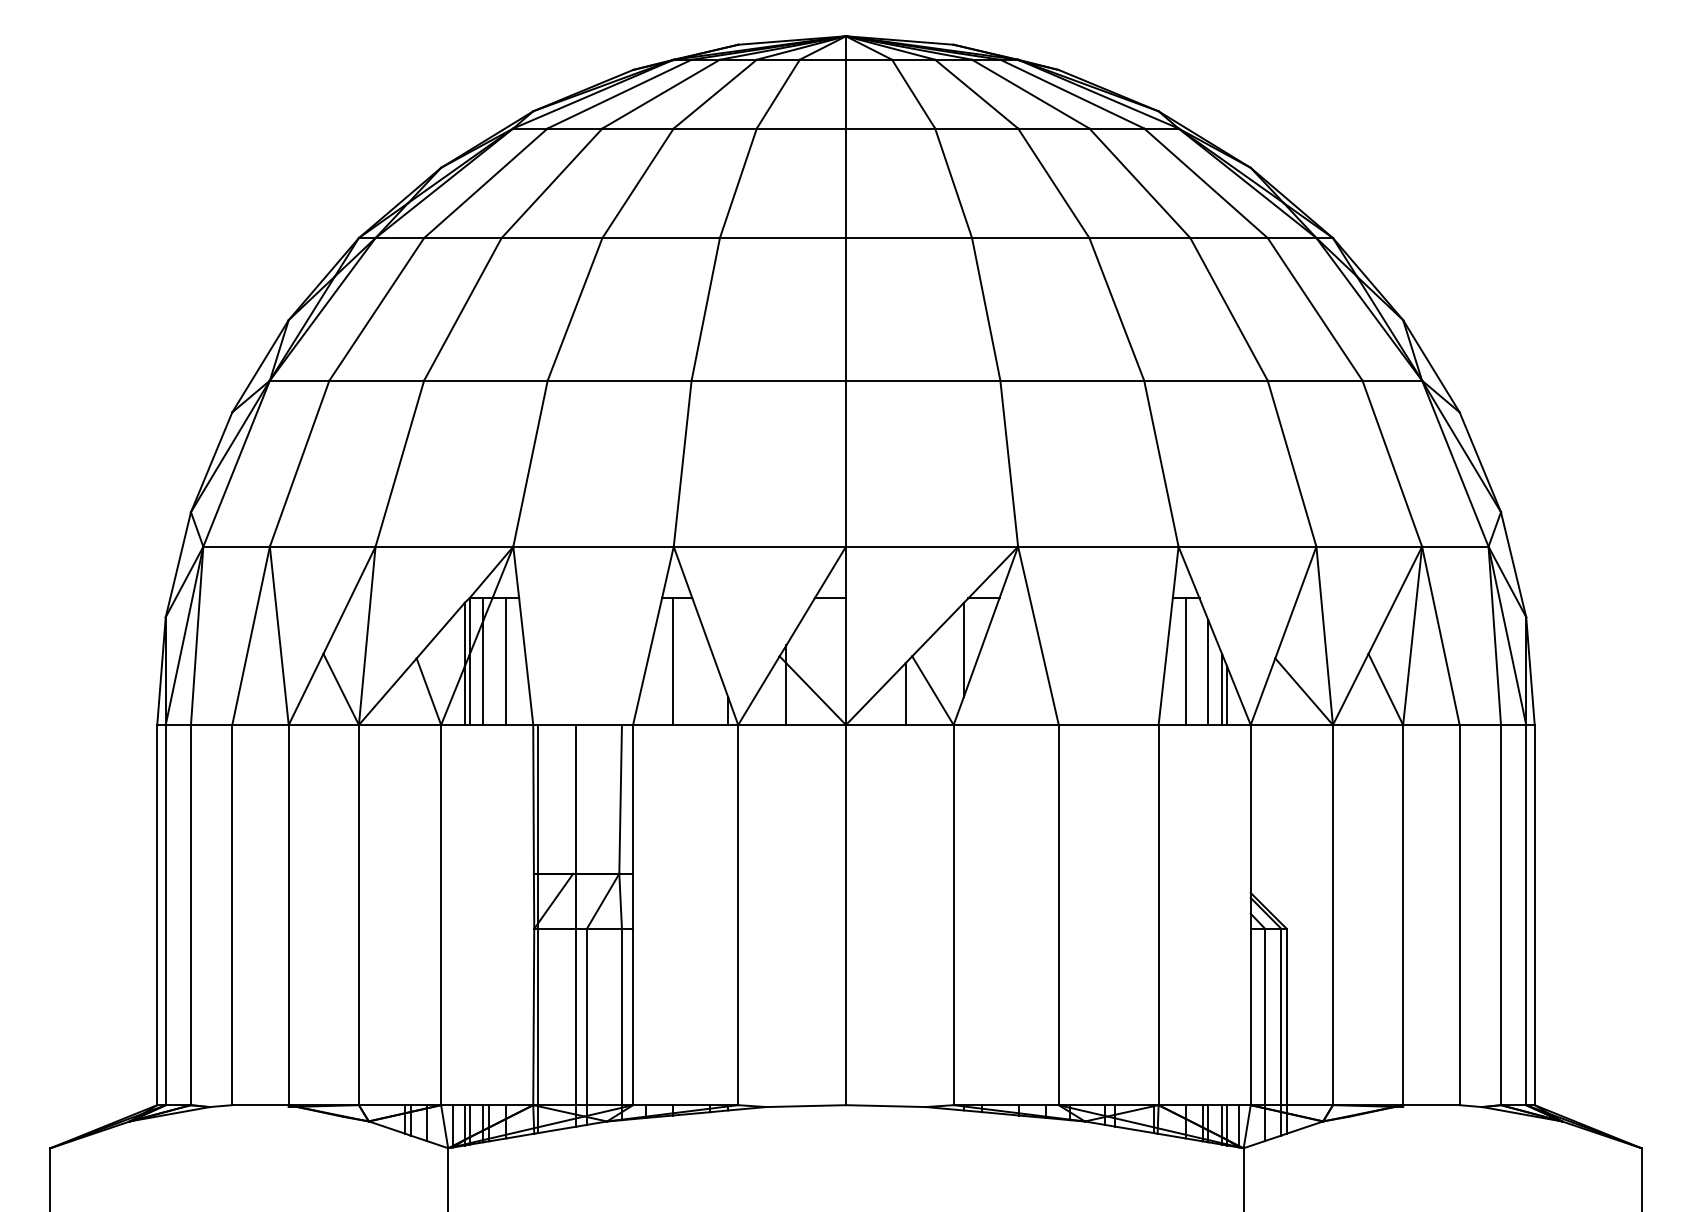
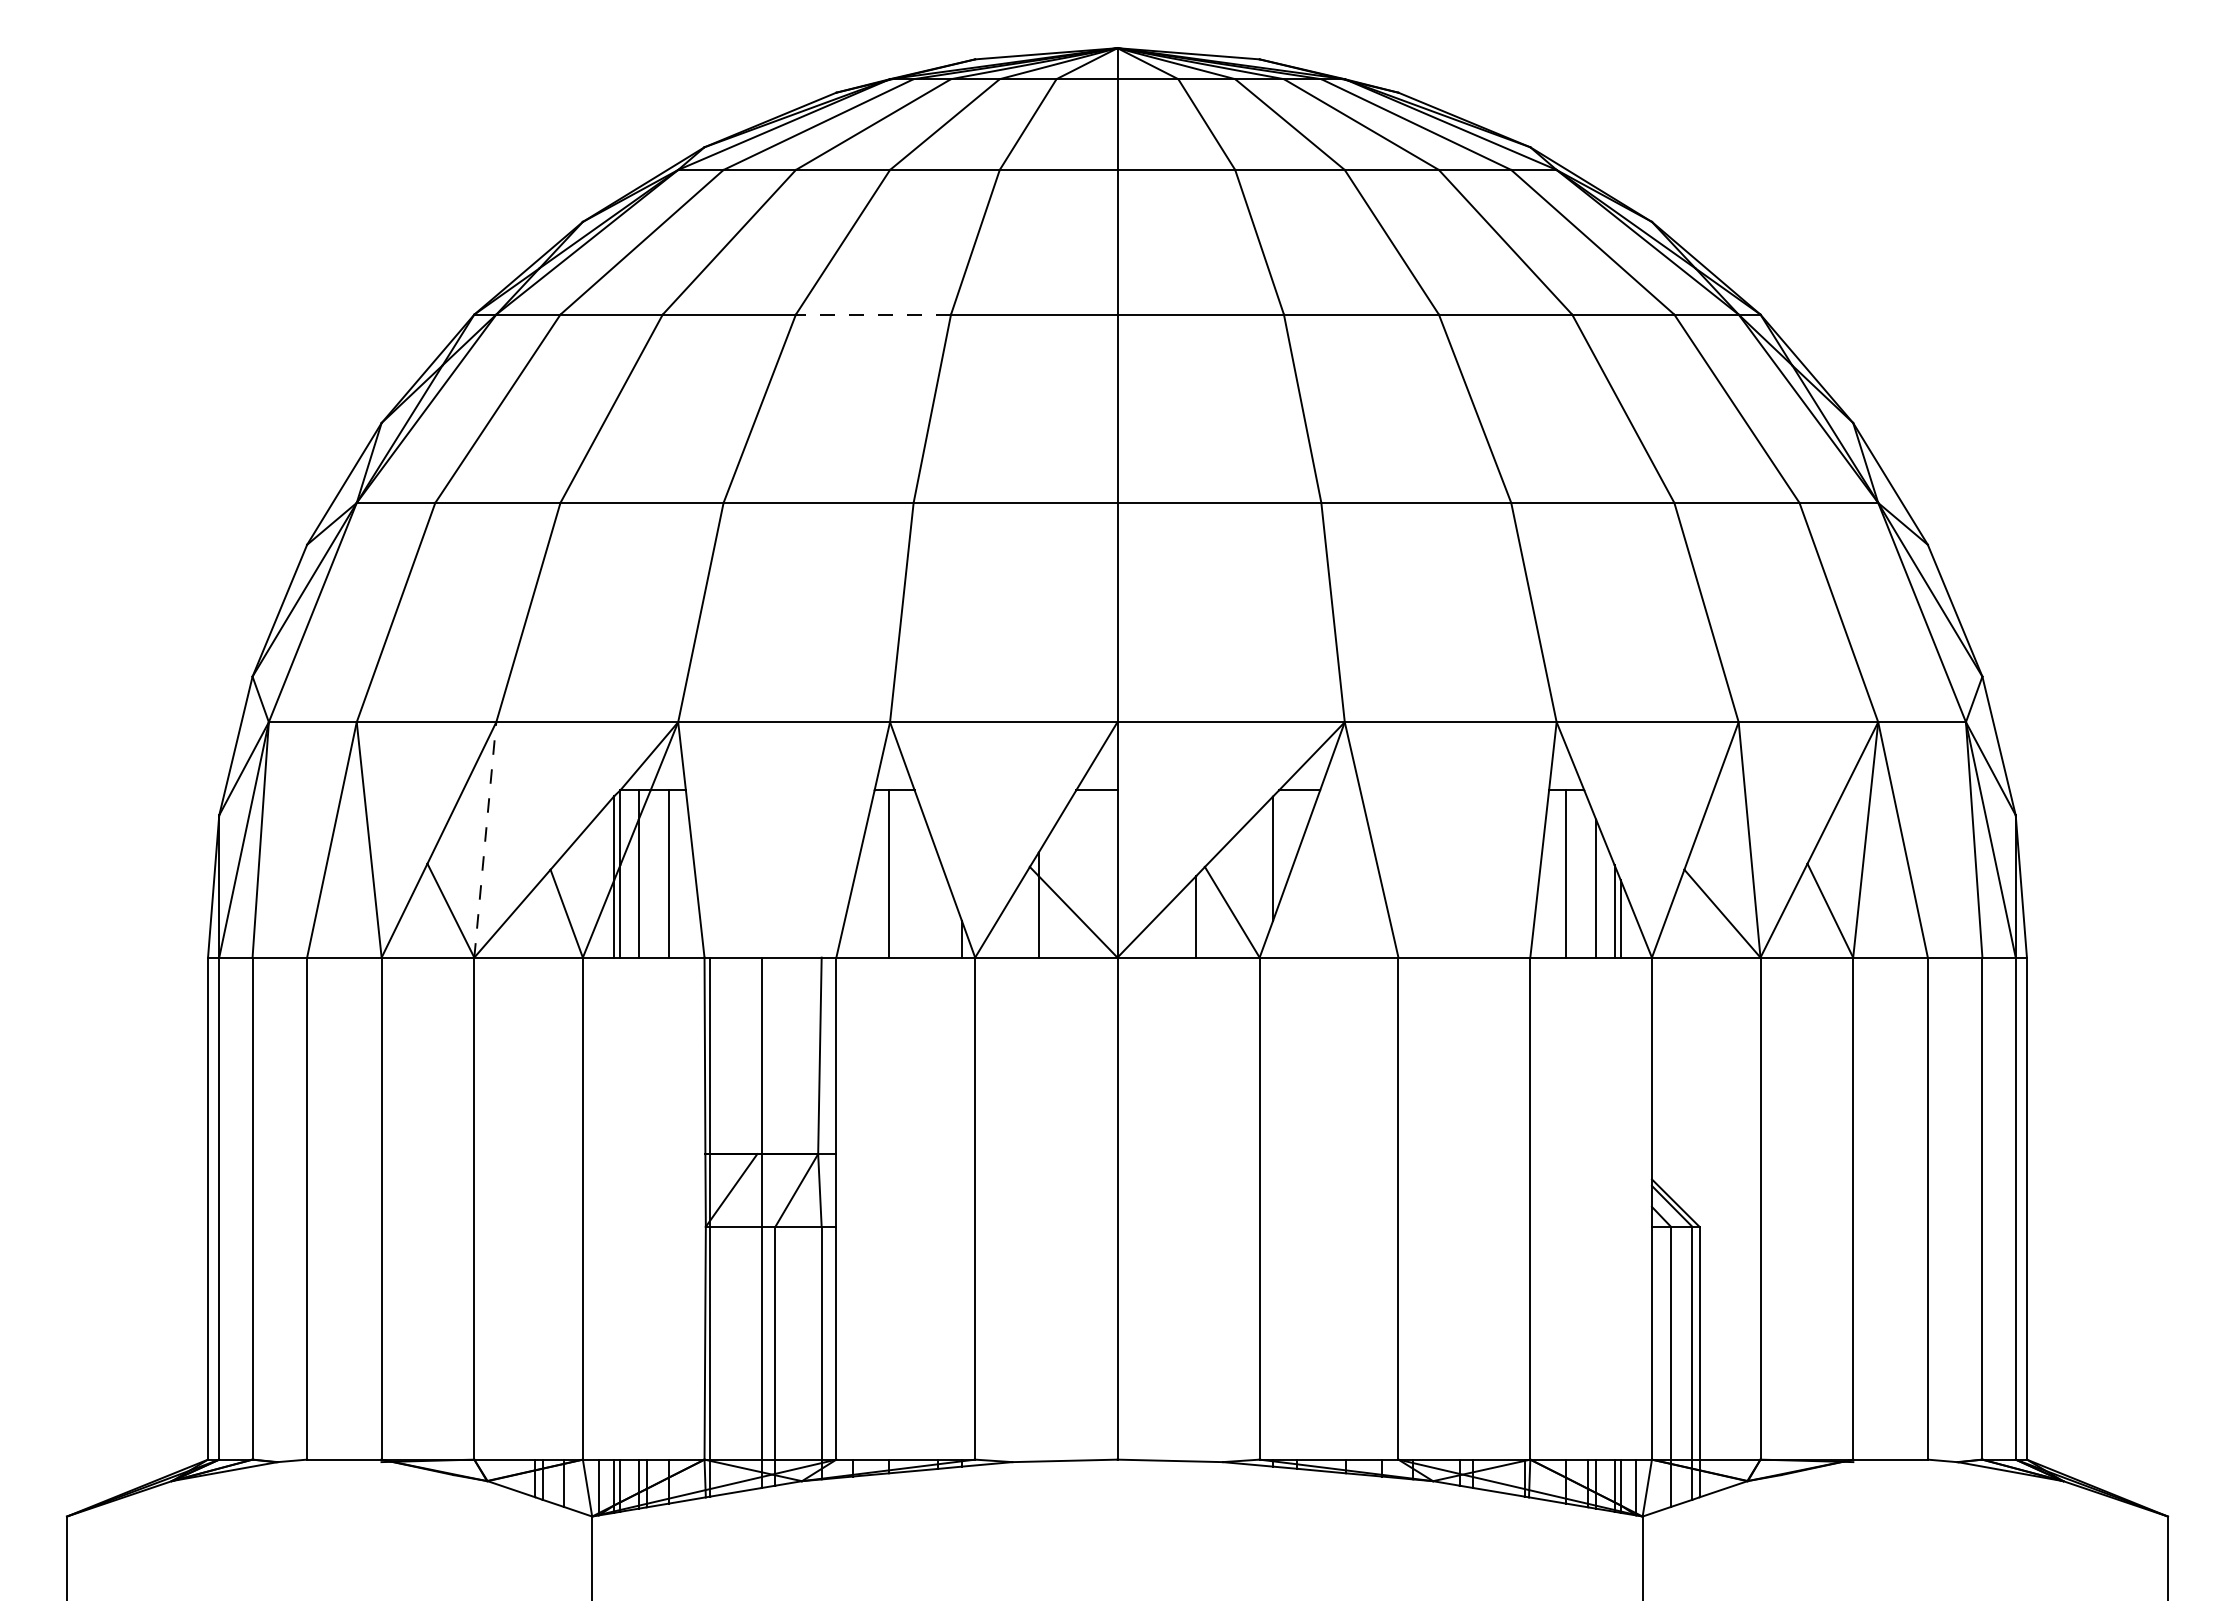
line: (661, 237) -> (873, 314), solid -> dashed
line: (367, 635) -> (485, 839), solid -> dashed

